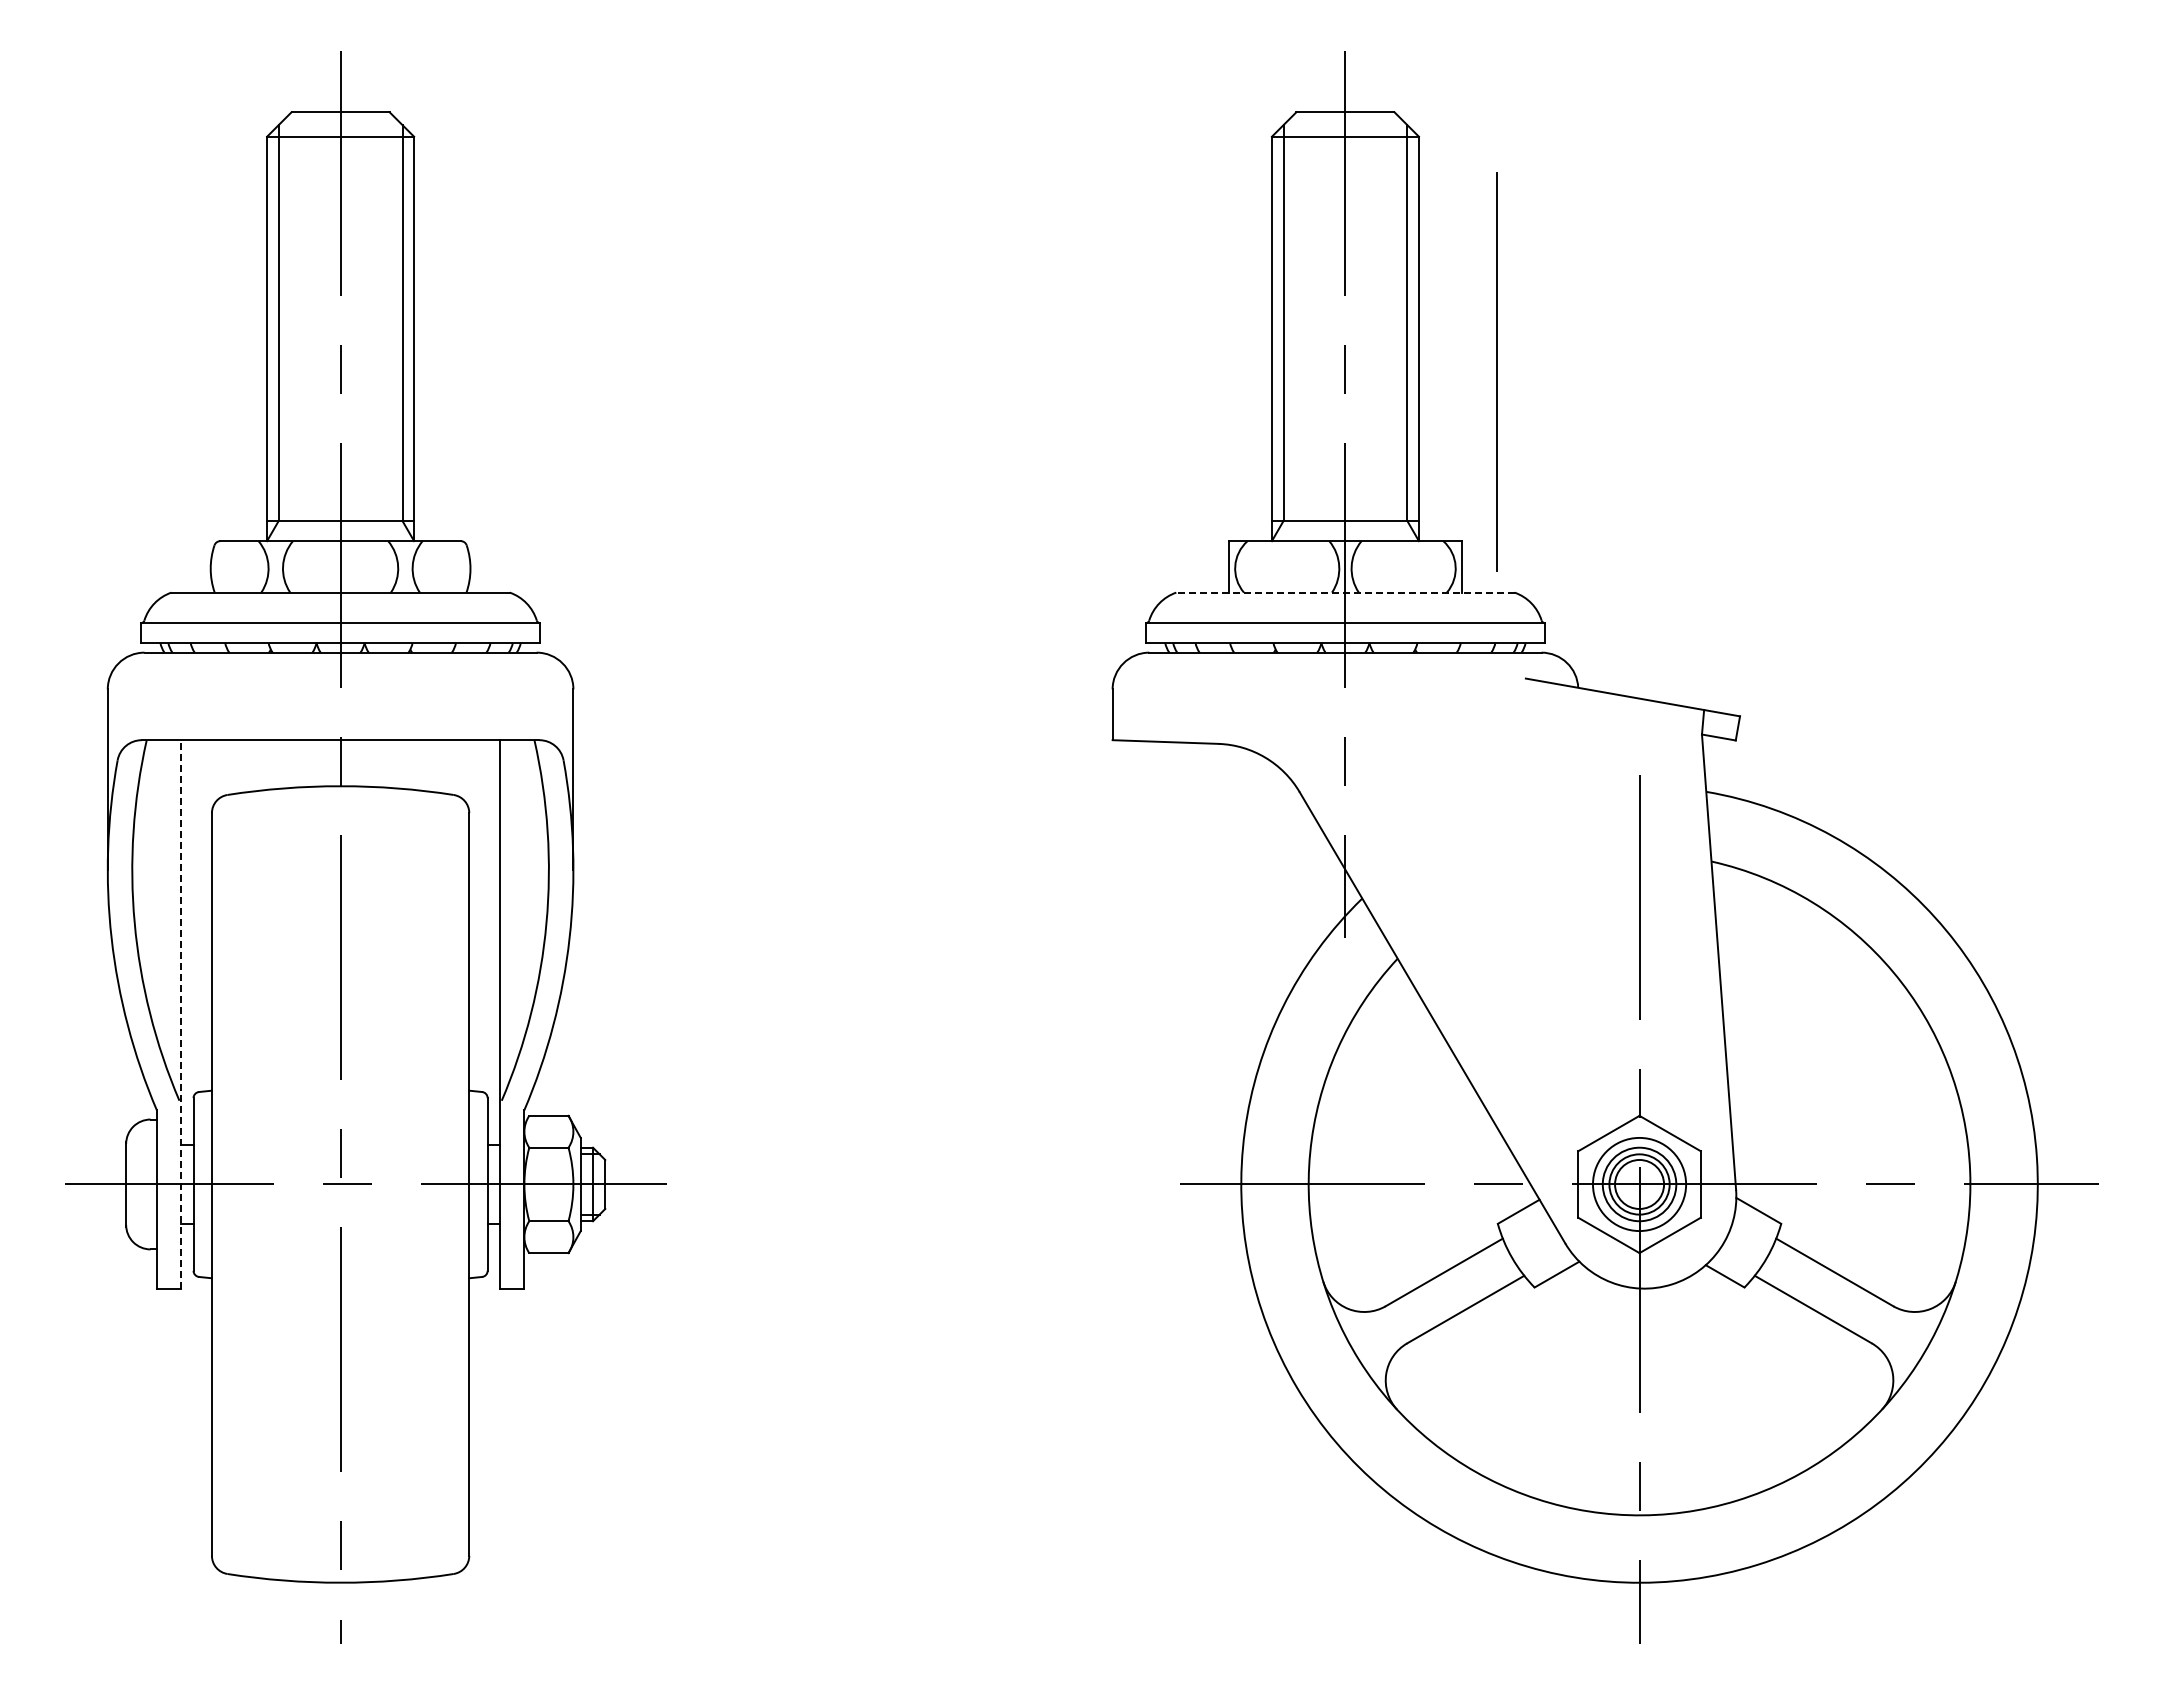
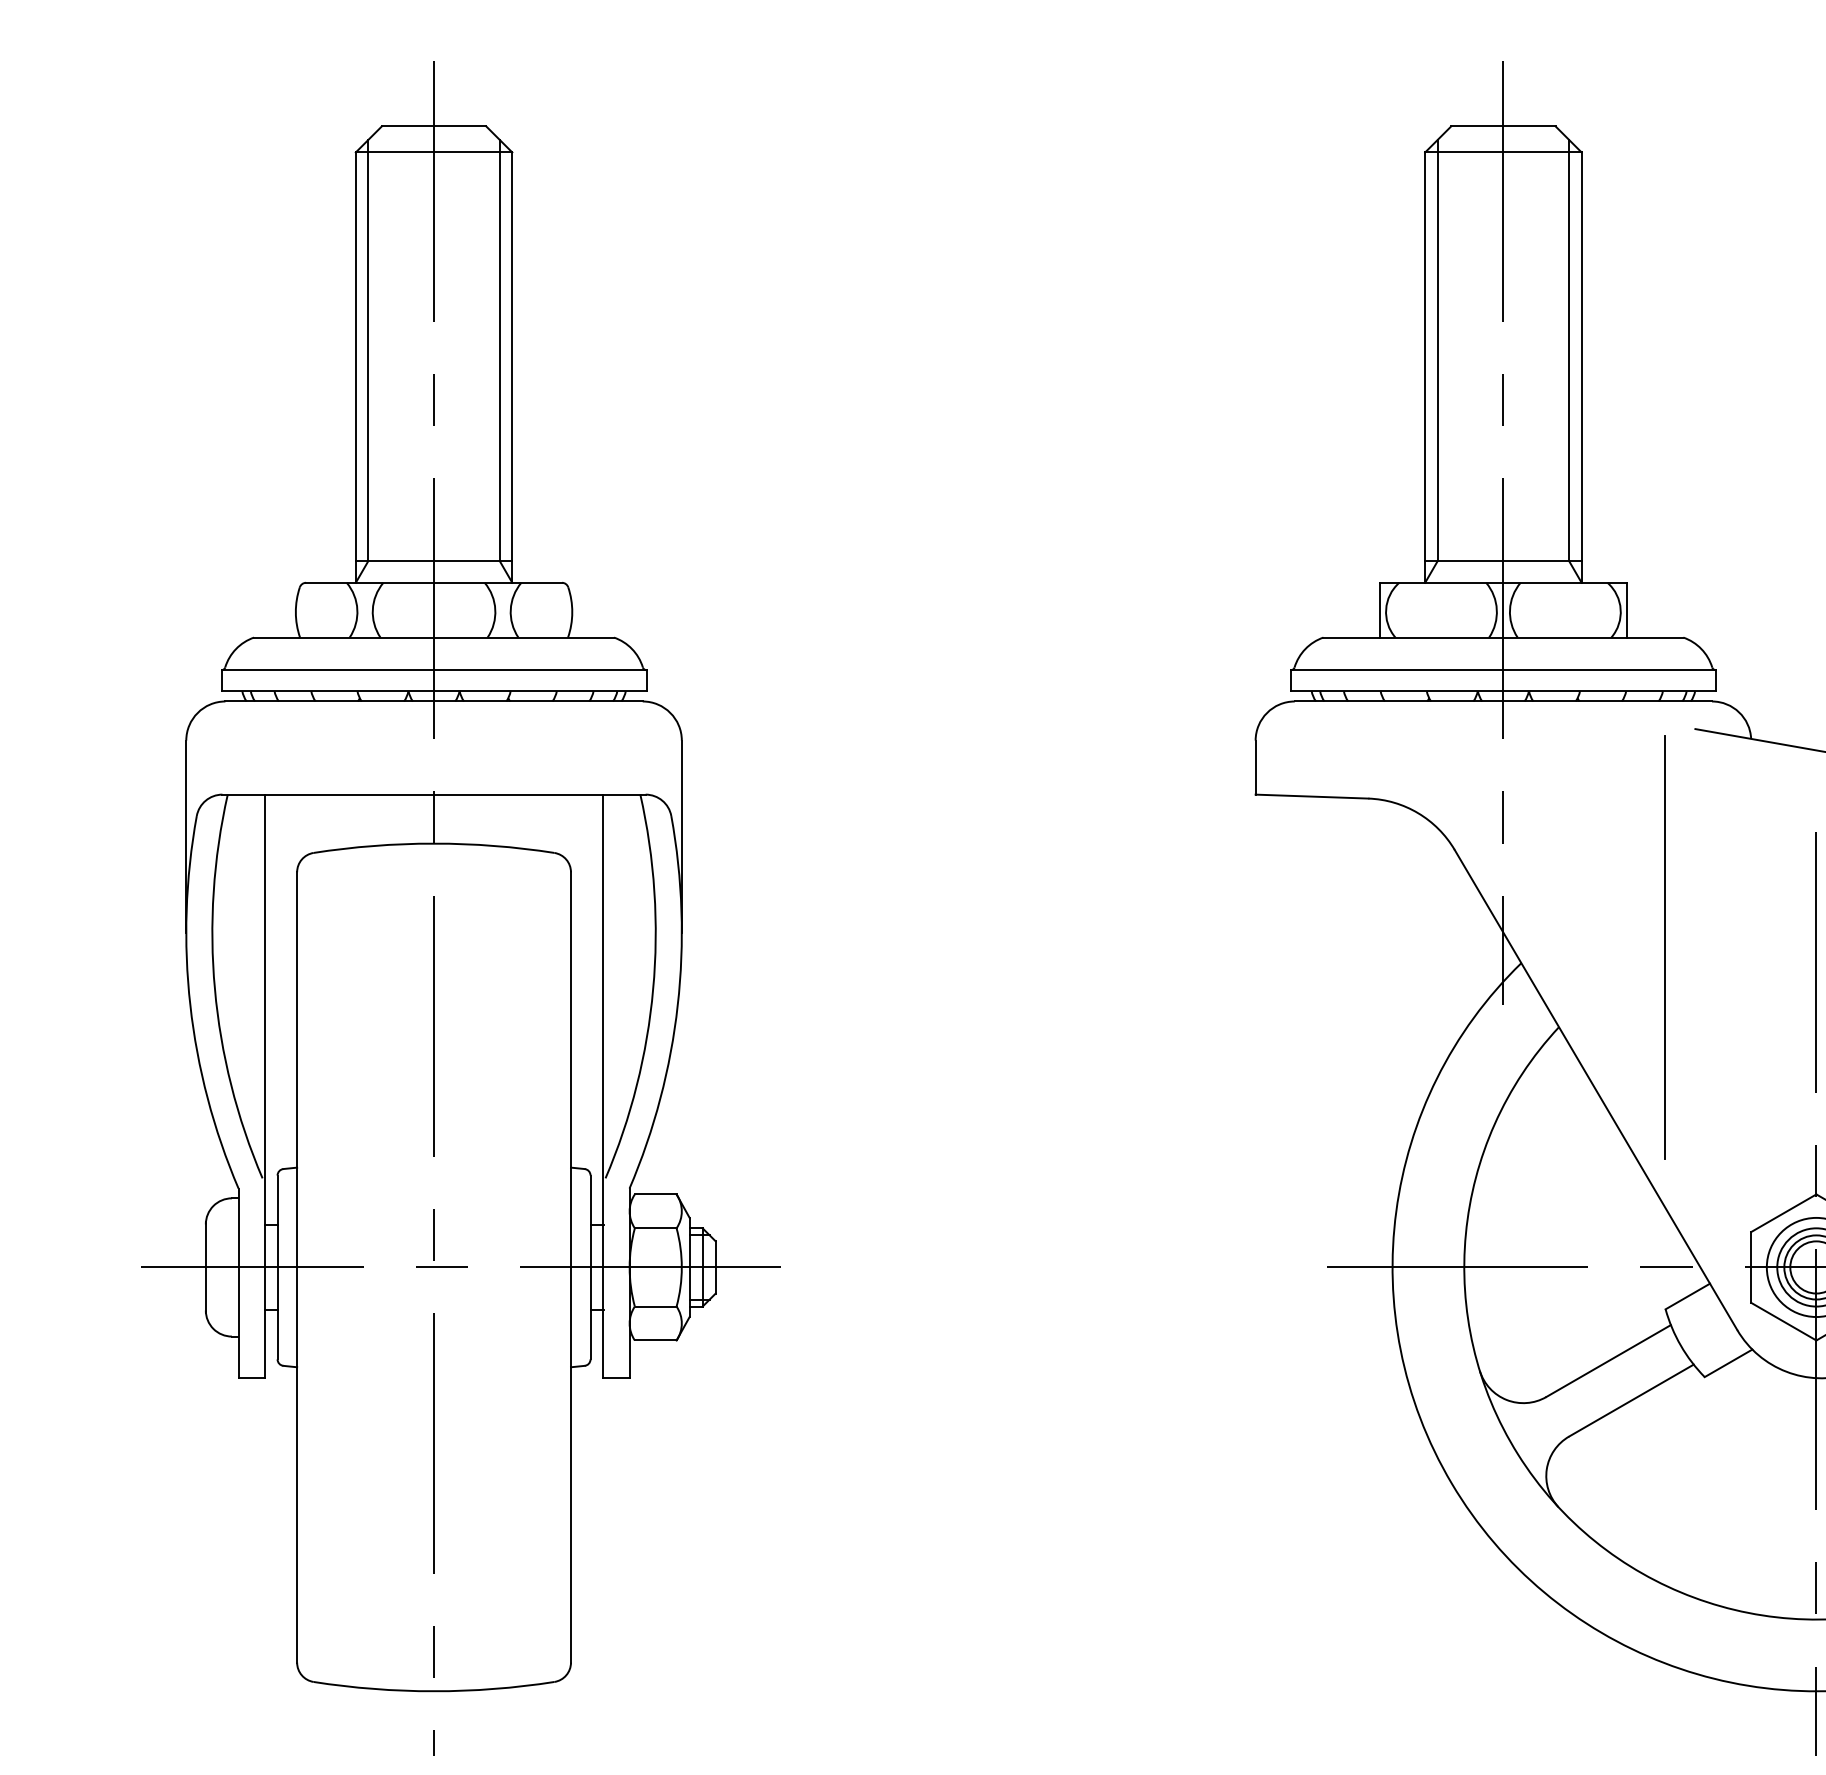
line: (1496, 371) -> (1664, 947), moved
line: (1344, 592) -> (1502, 637), dashed -> solid
line: (181, 1013) -> (264, 1085), dashed -> solid

